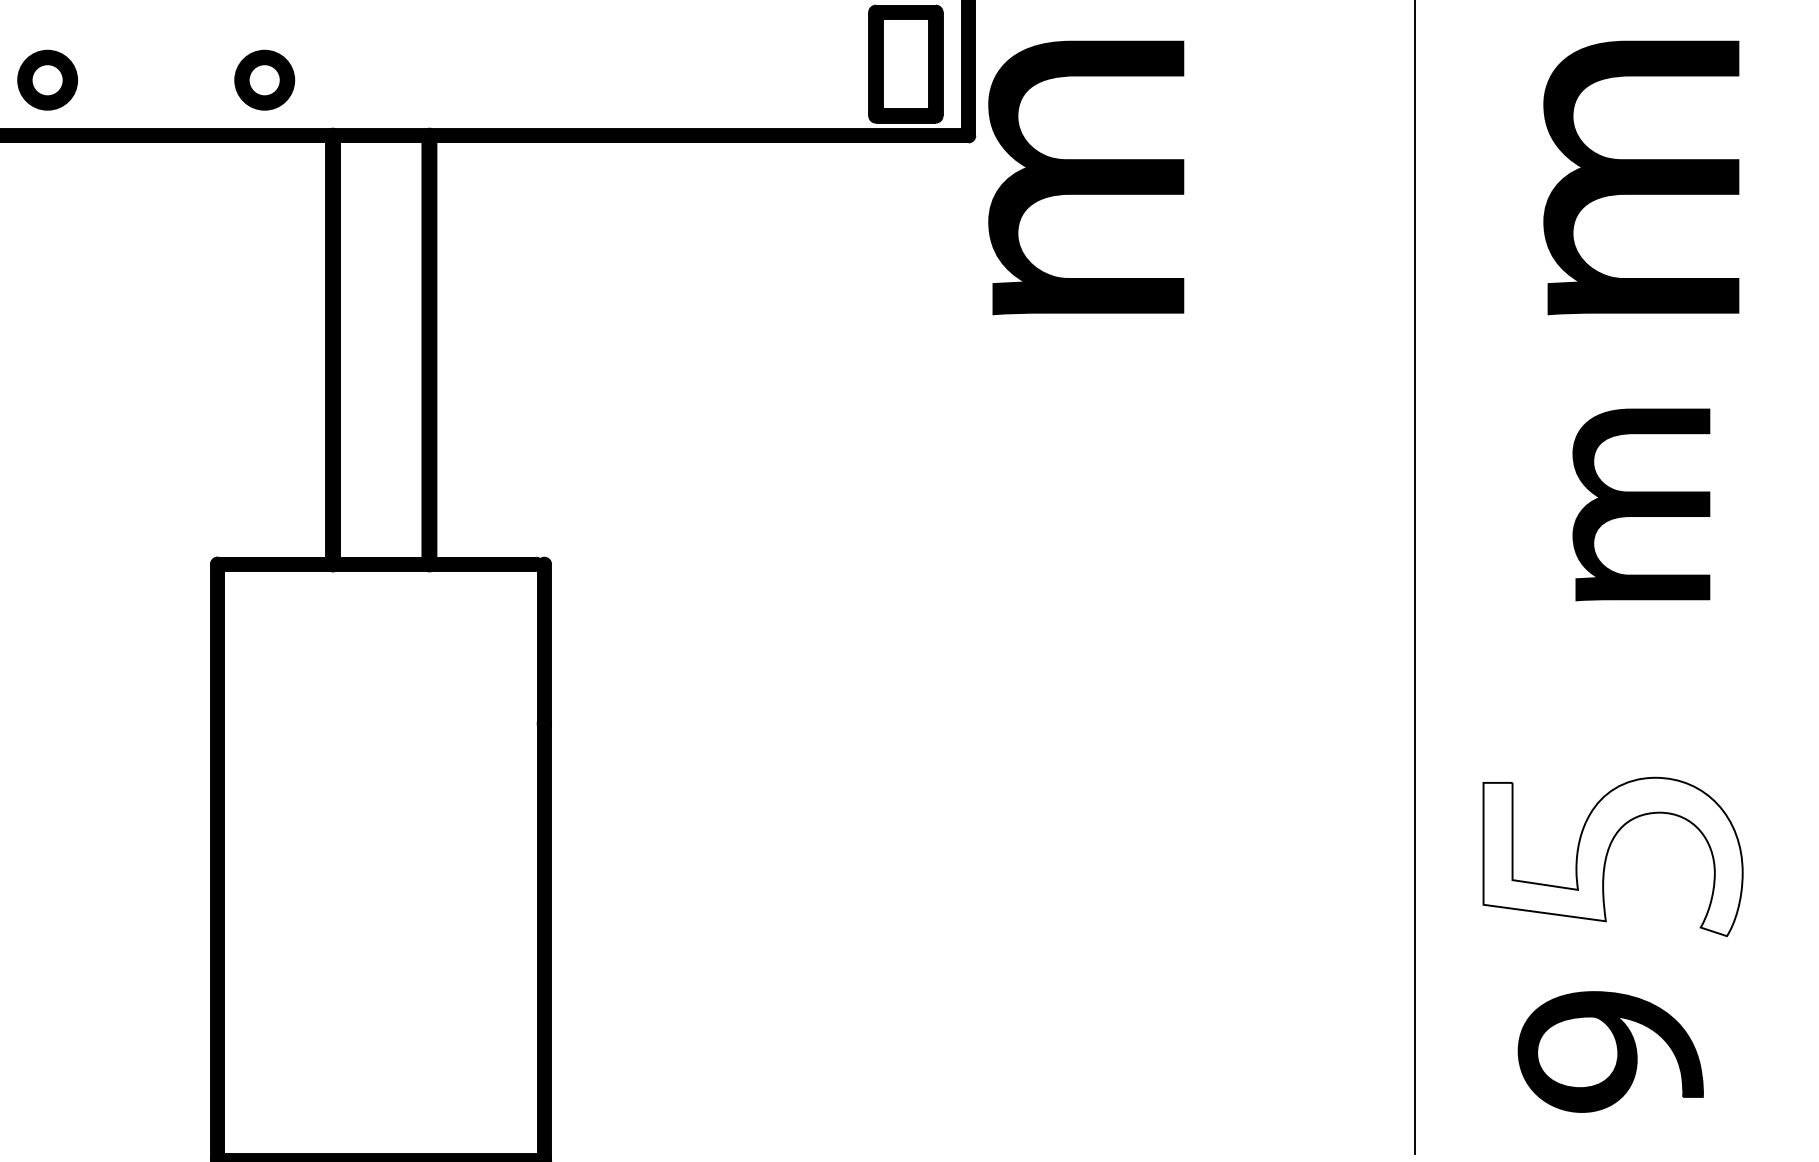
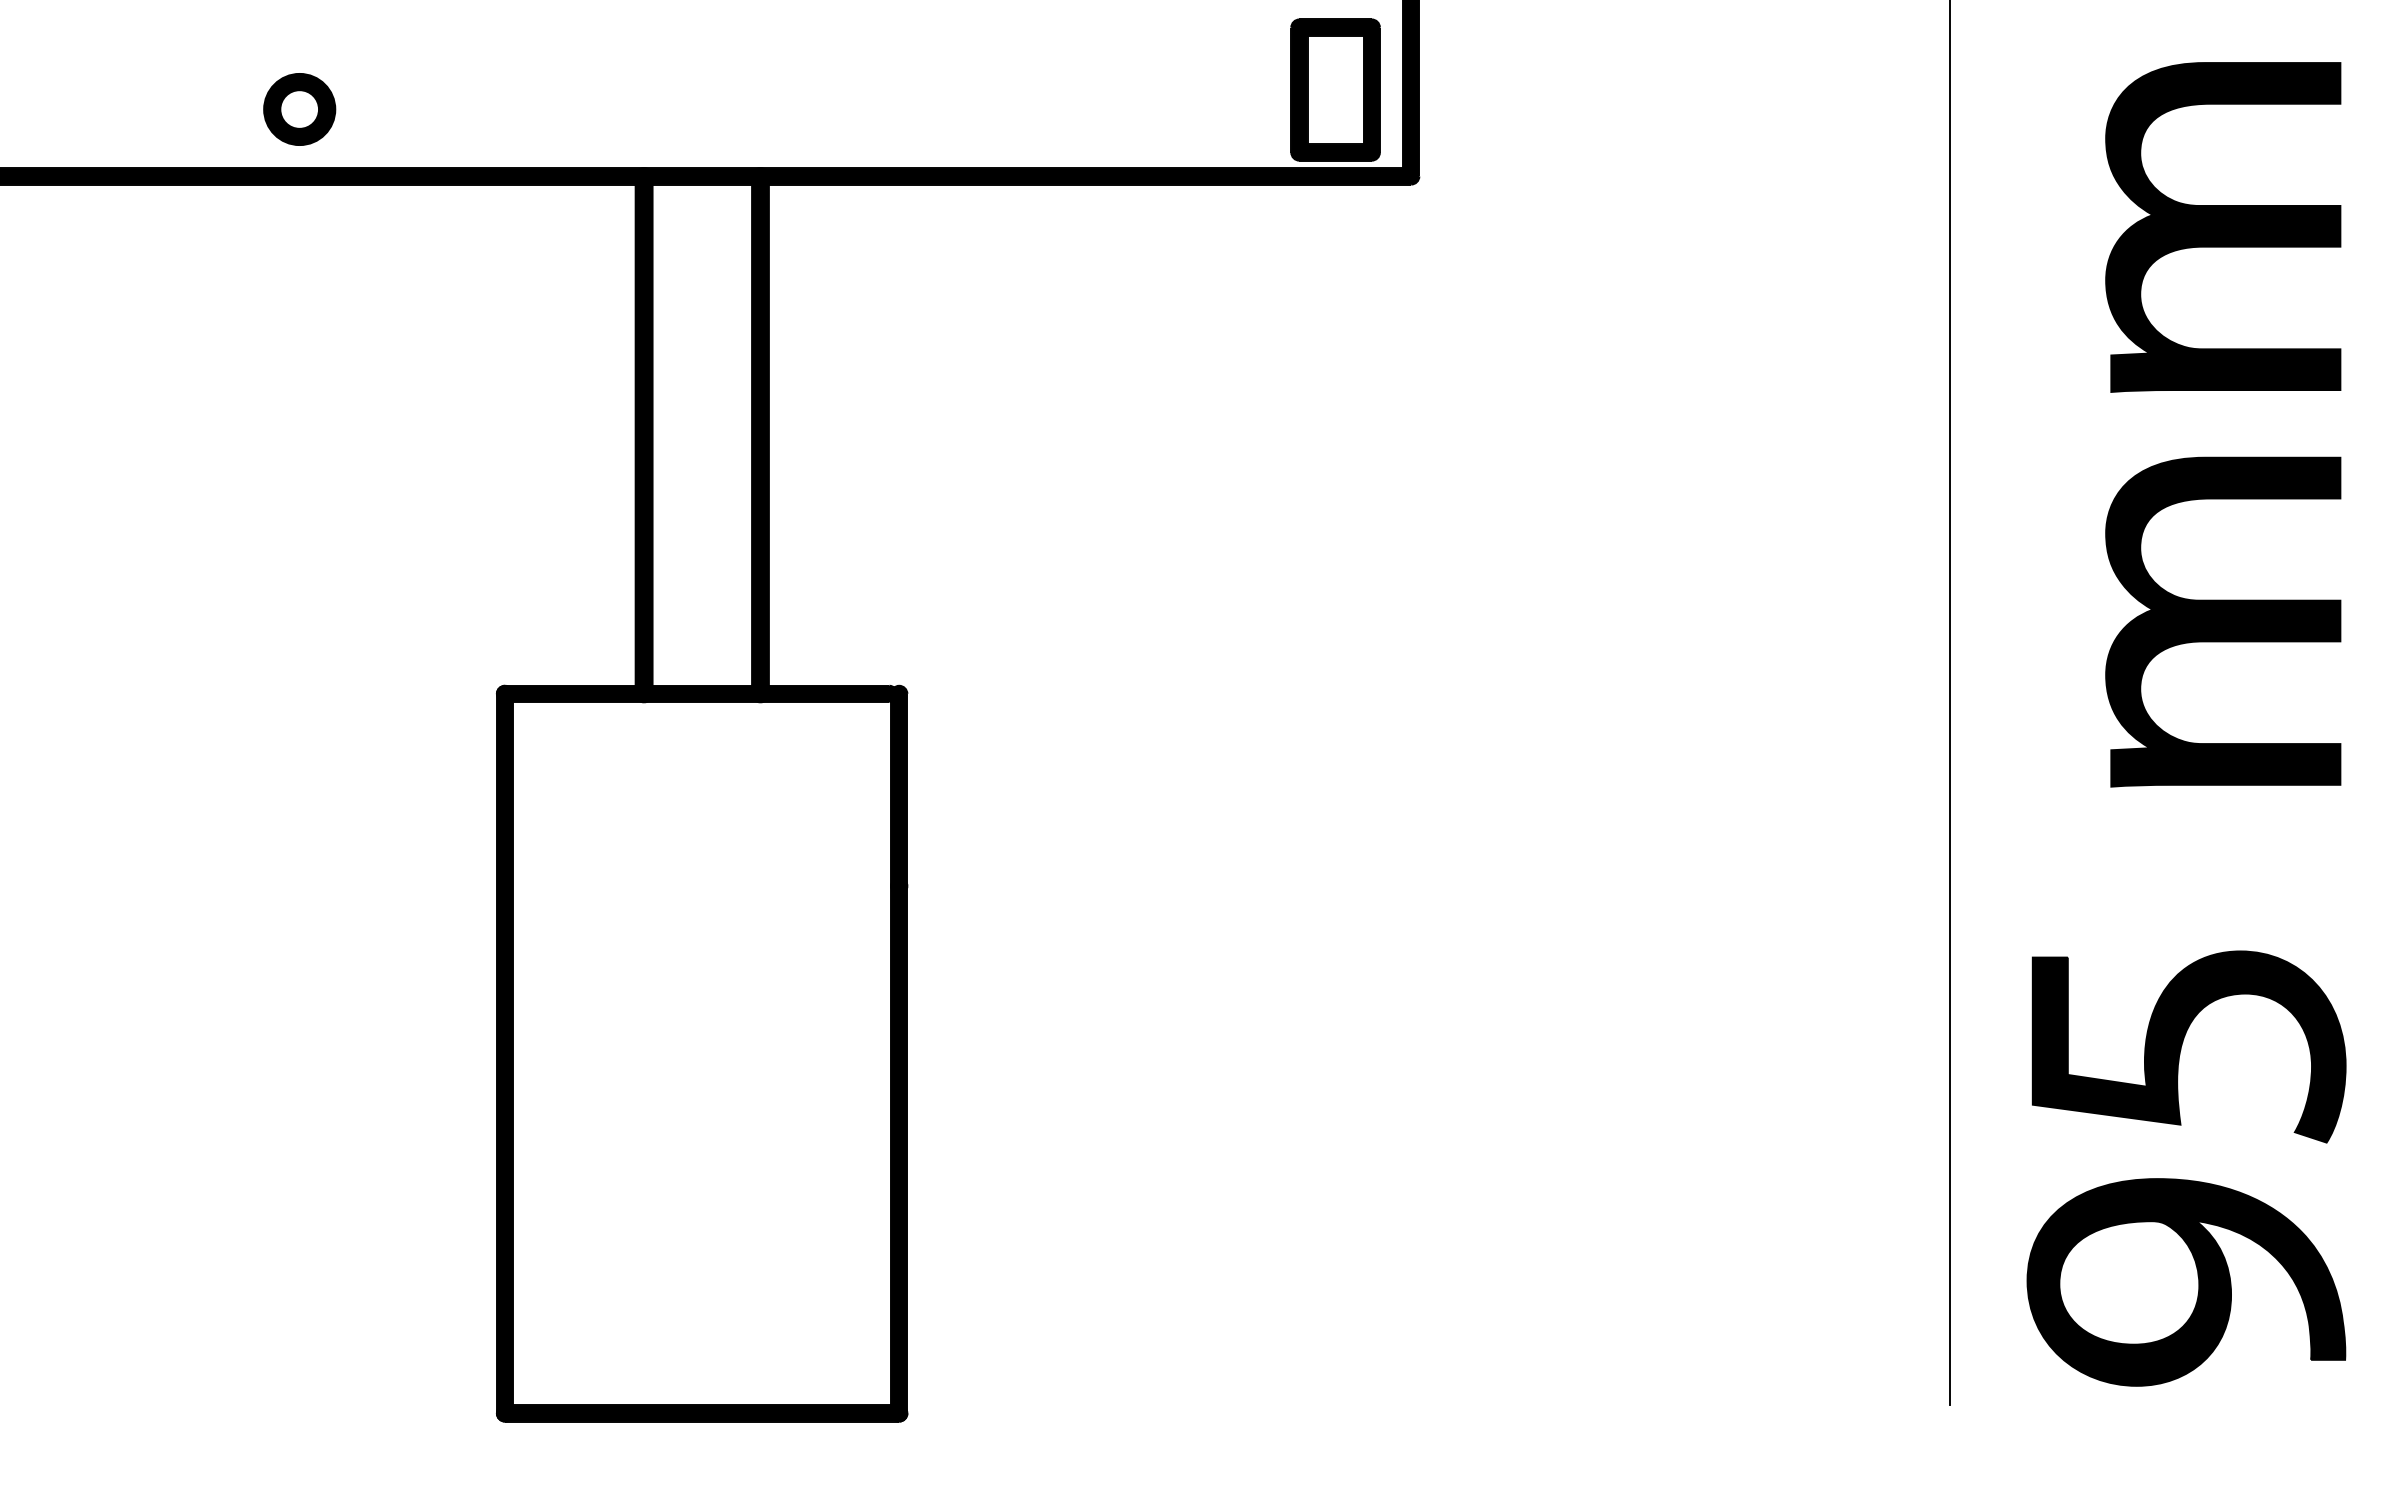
part: (264, 80) -> (561, 109), removed
part: (1086, 178) -> (1553, 227), removed
part: (1641, 504) -> (2223, 621), size x1.43
fill: (1612, 856) -> (2188, 1046), added
part: (1610, 1052) -> (2186, 1282), size x1.43

